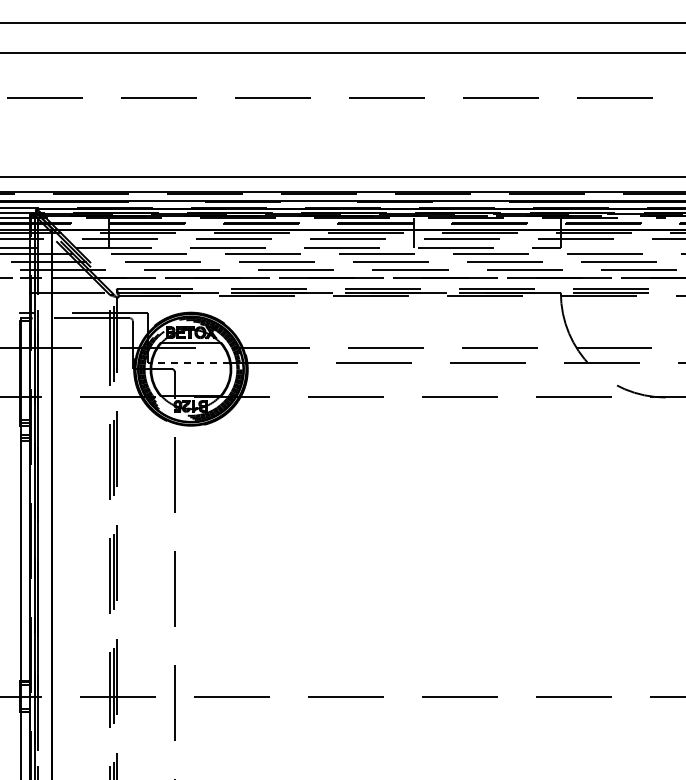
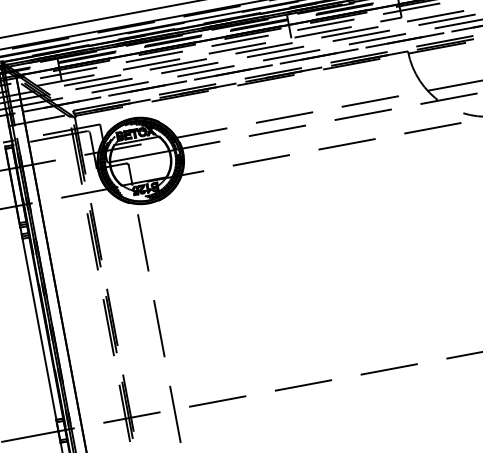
line: (190, 363) -> (139, 156), dashed -> solid

